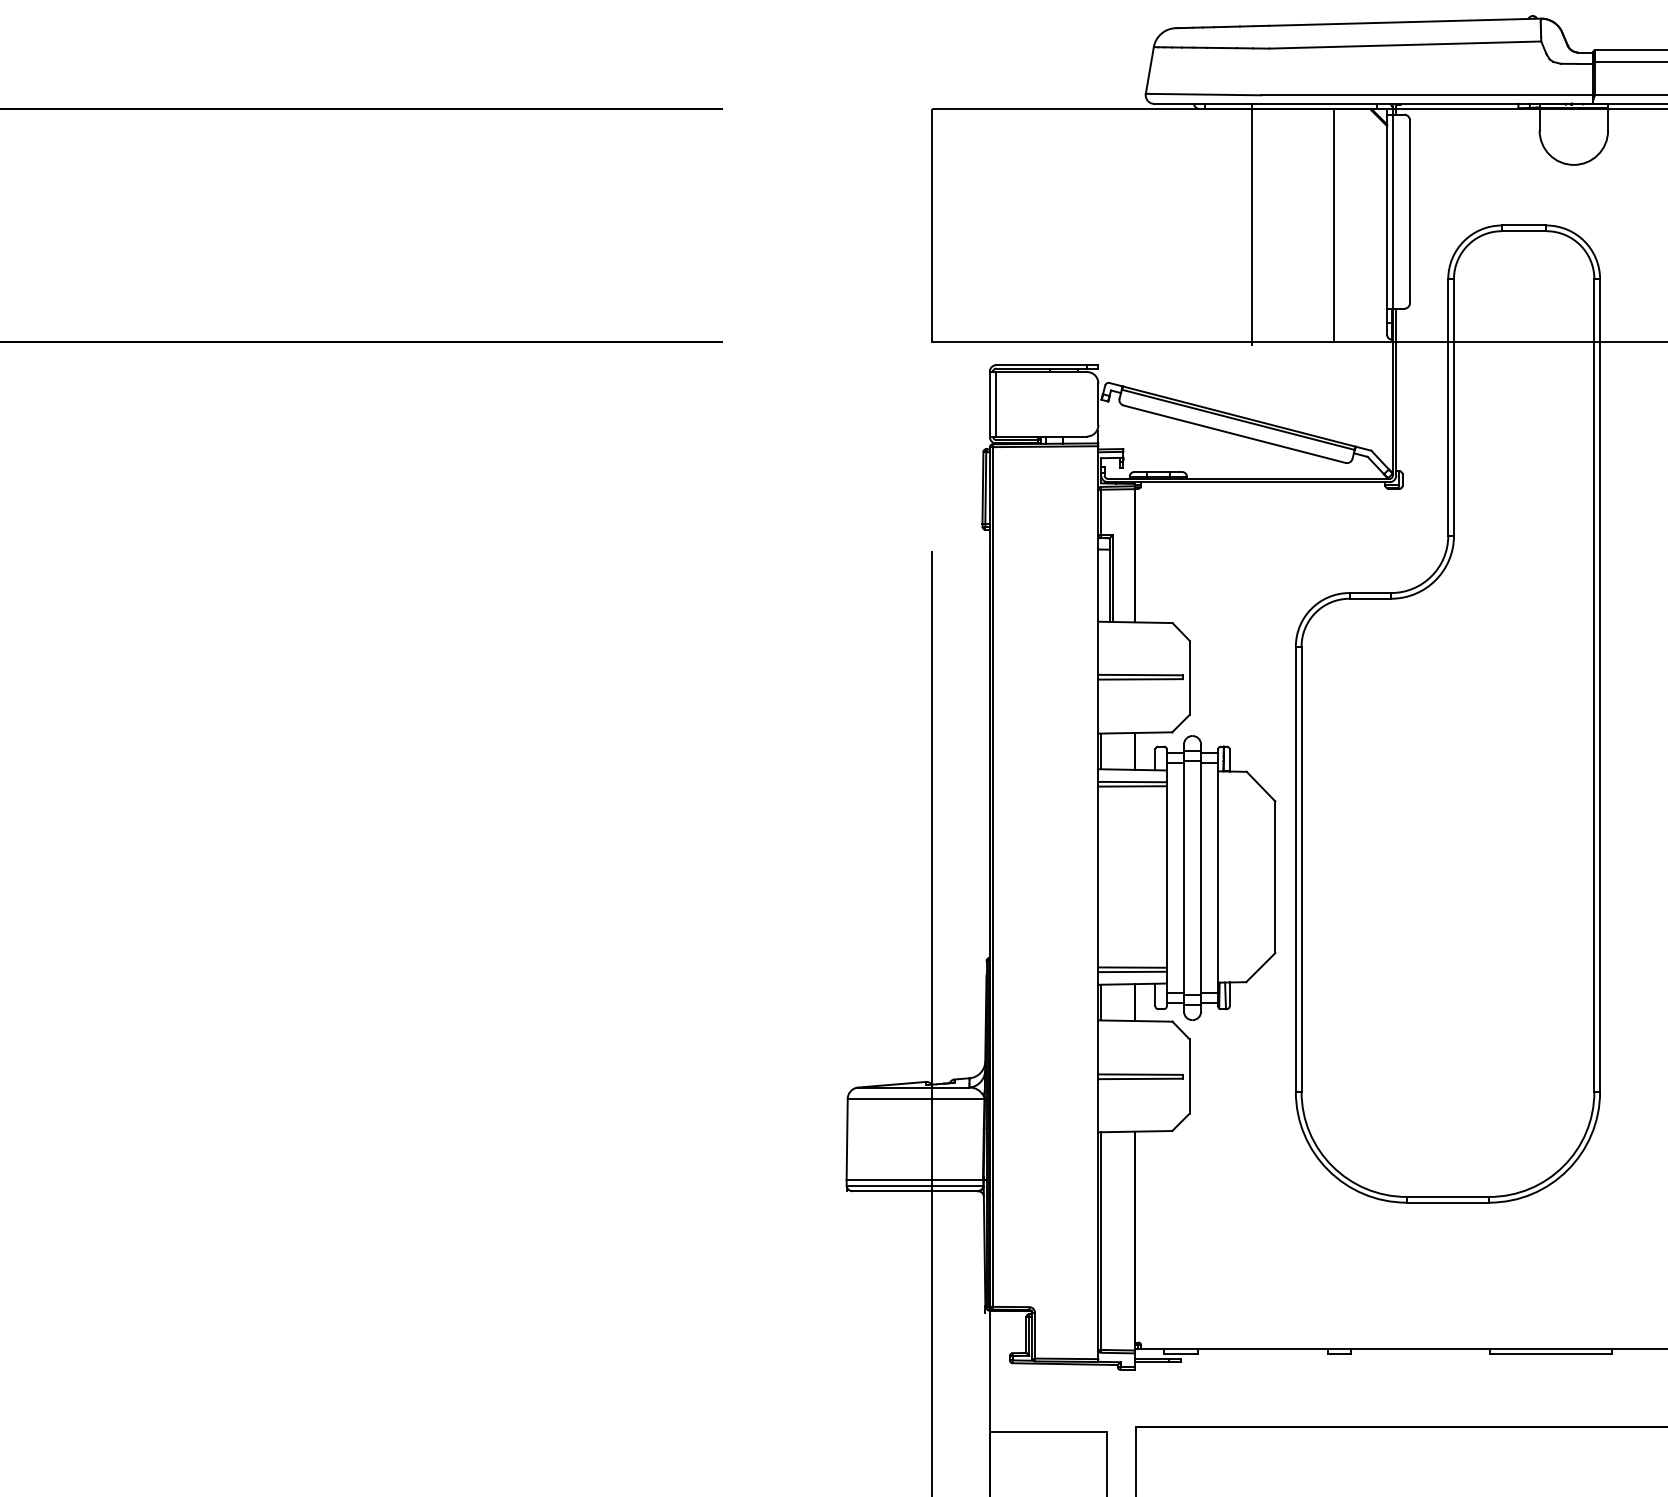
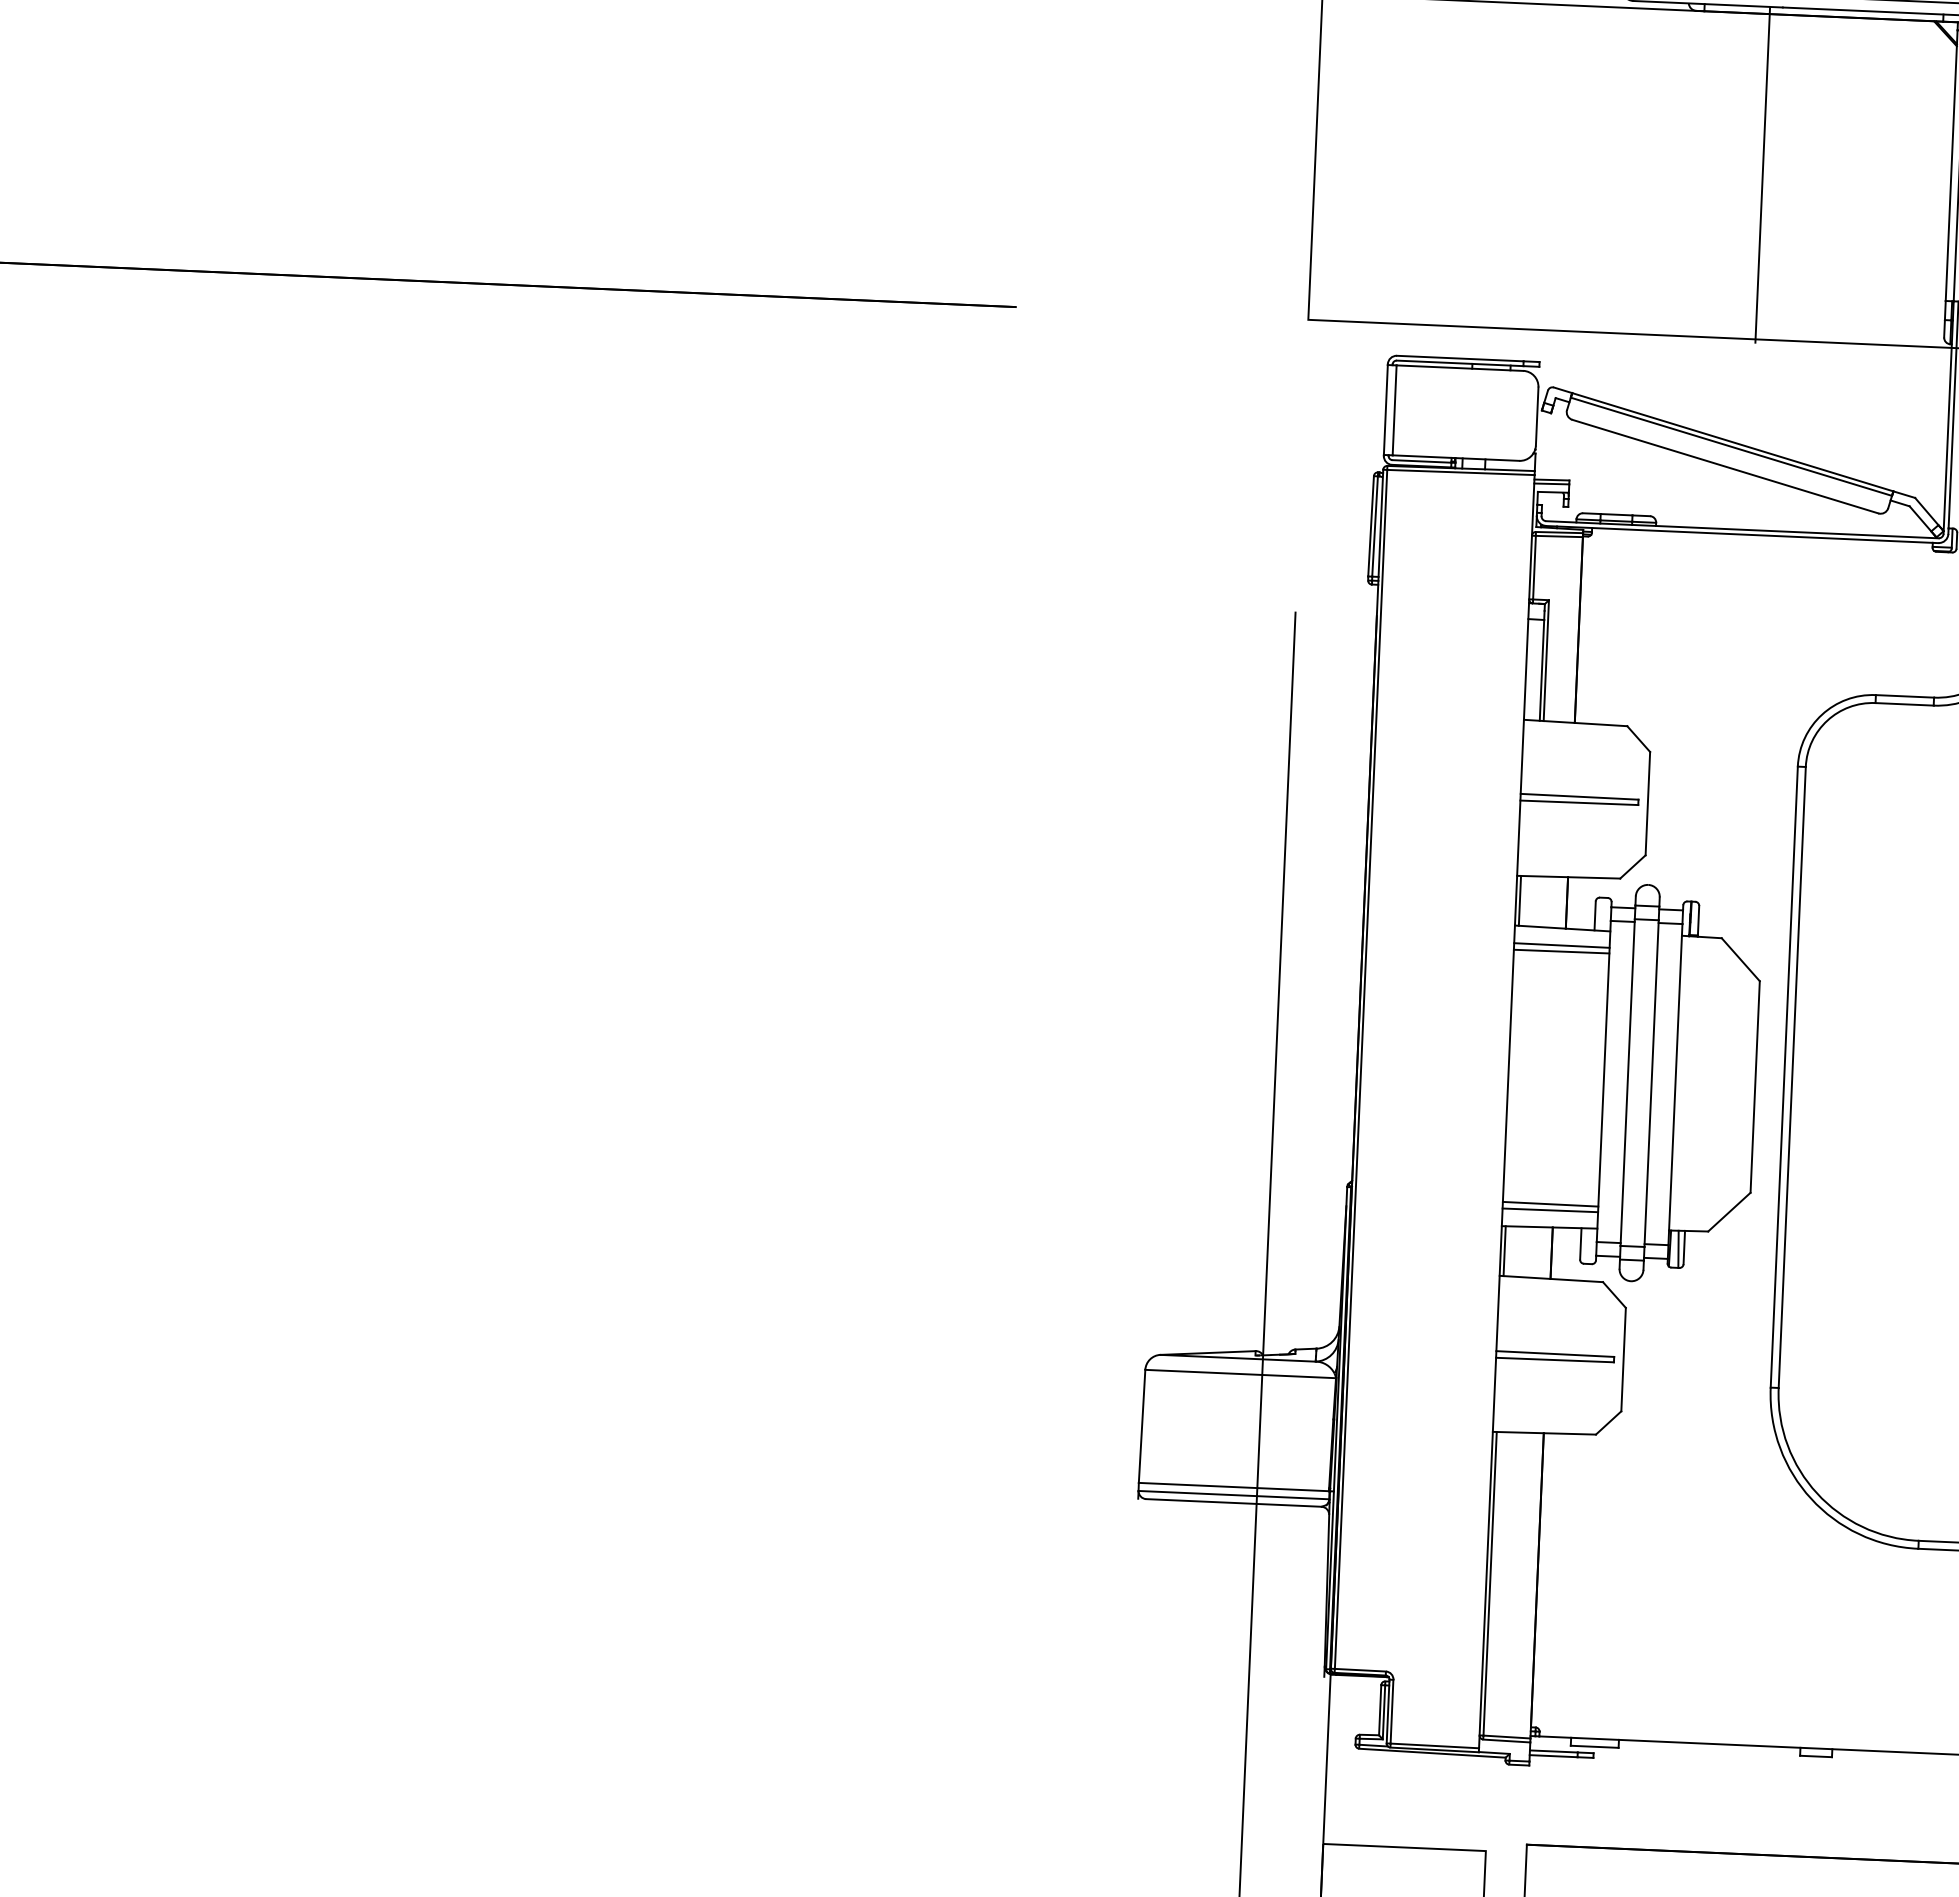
line: (1333, 225) -> (1875, 181), removed

